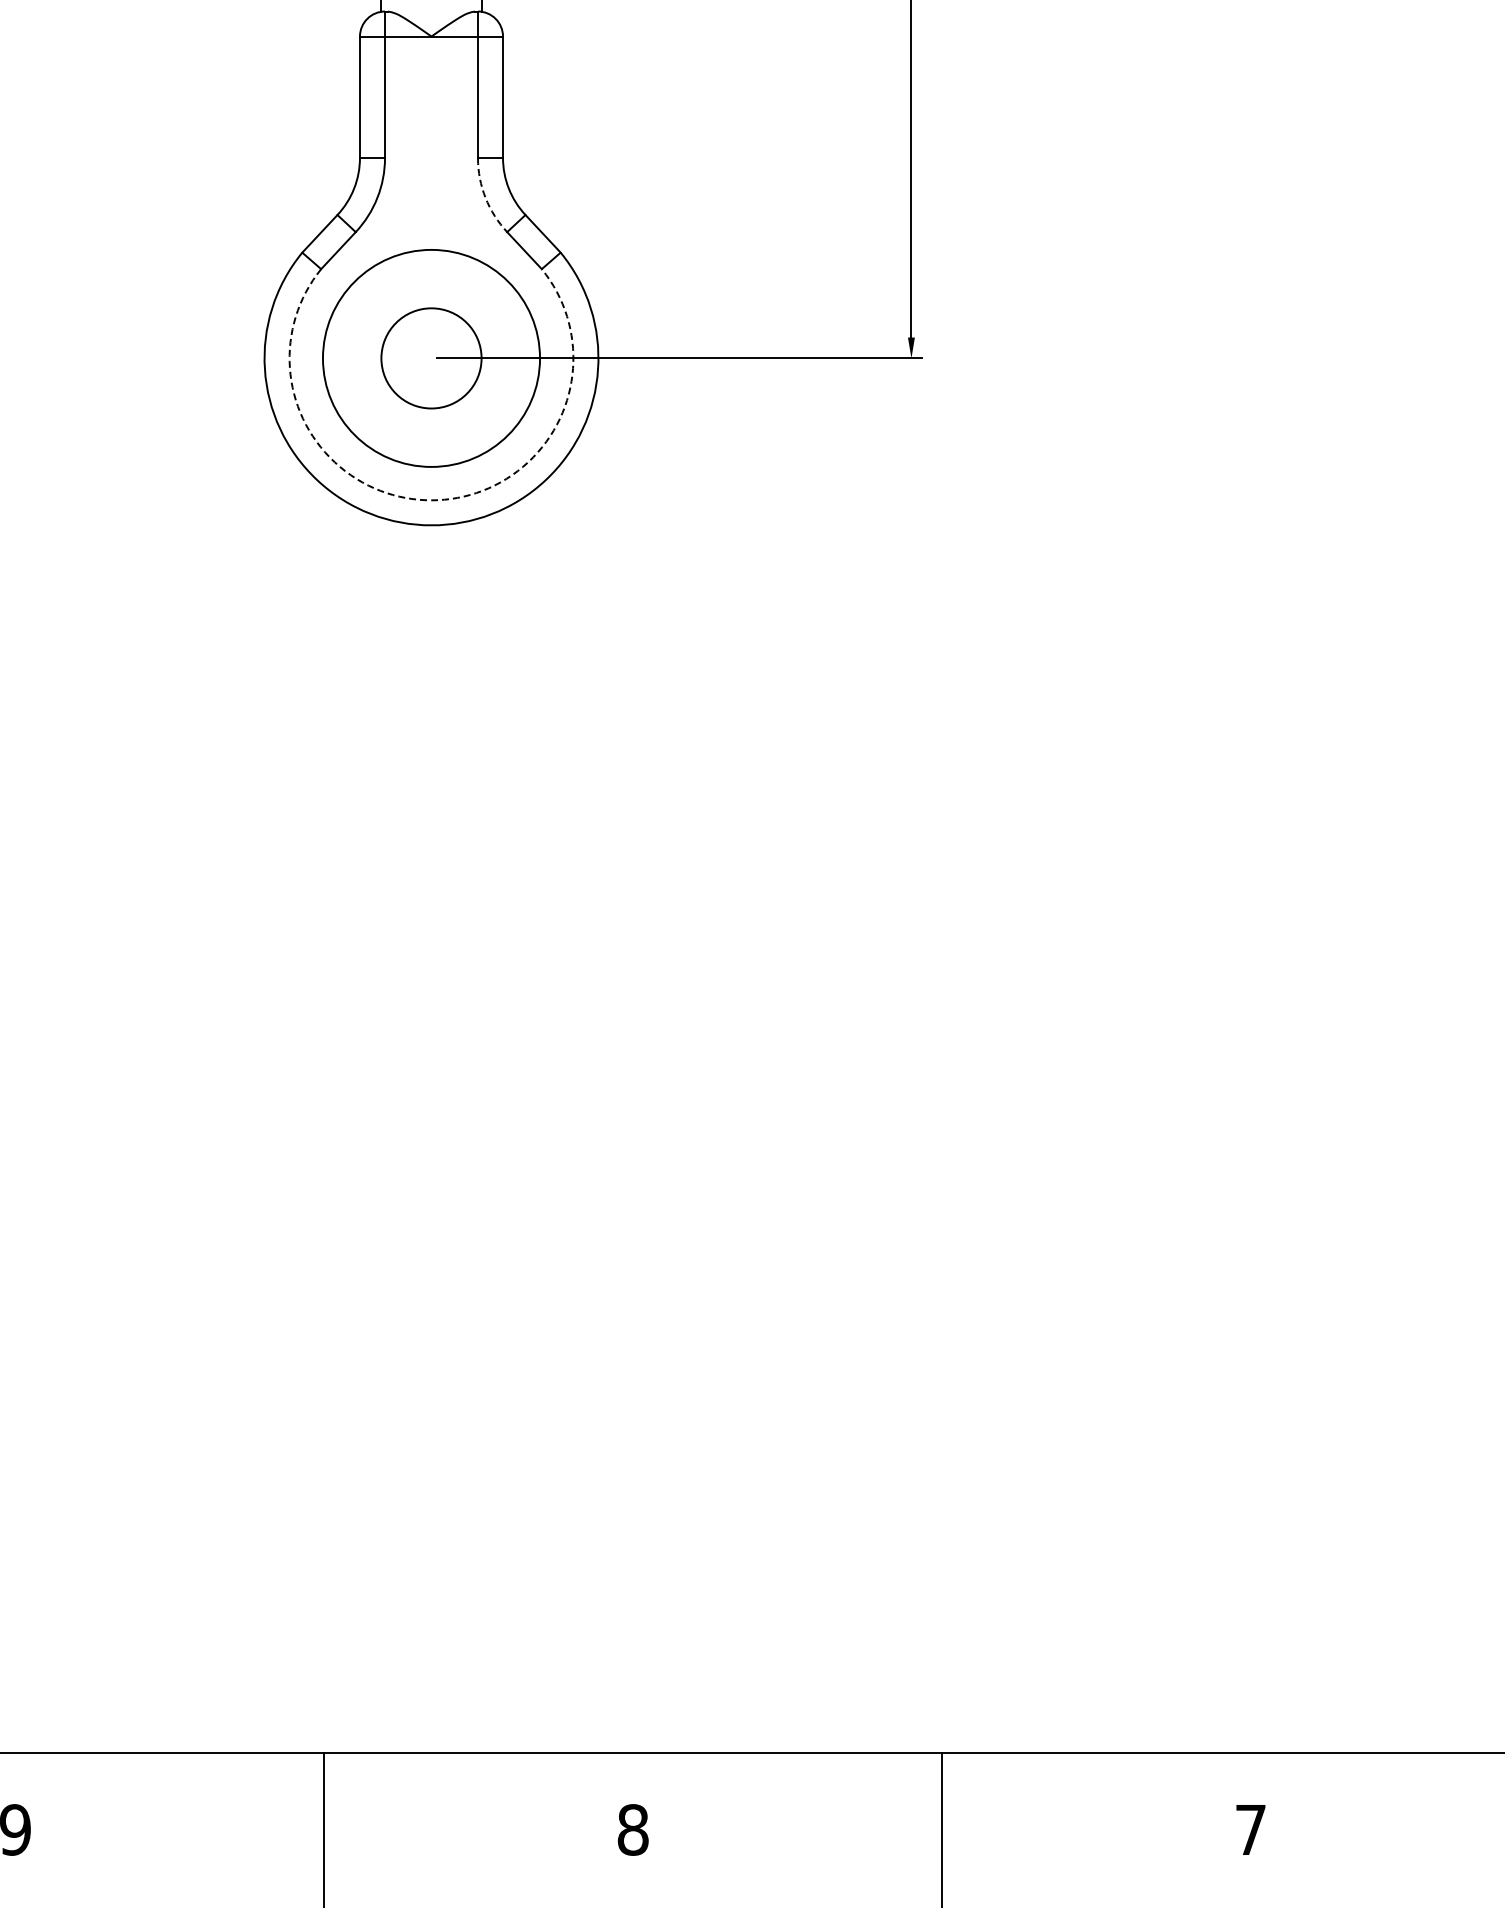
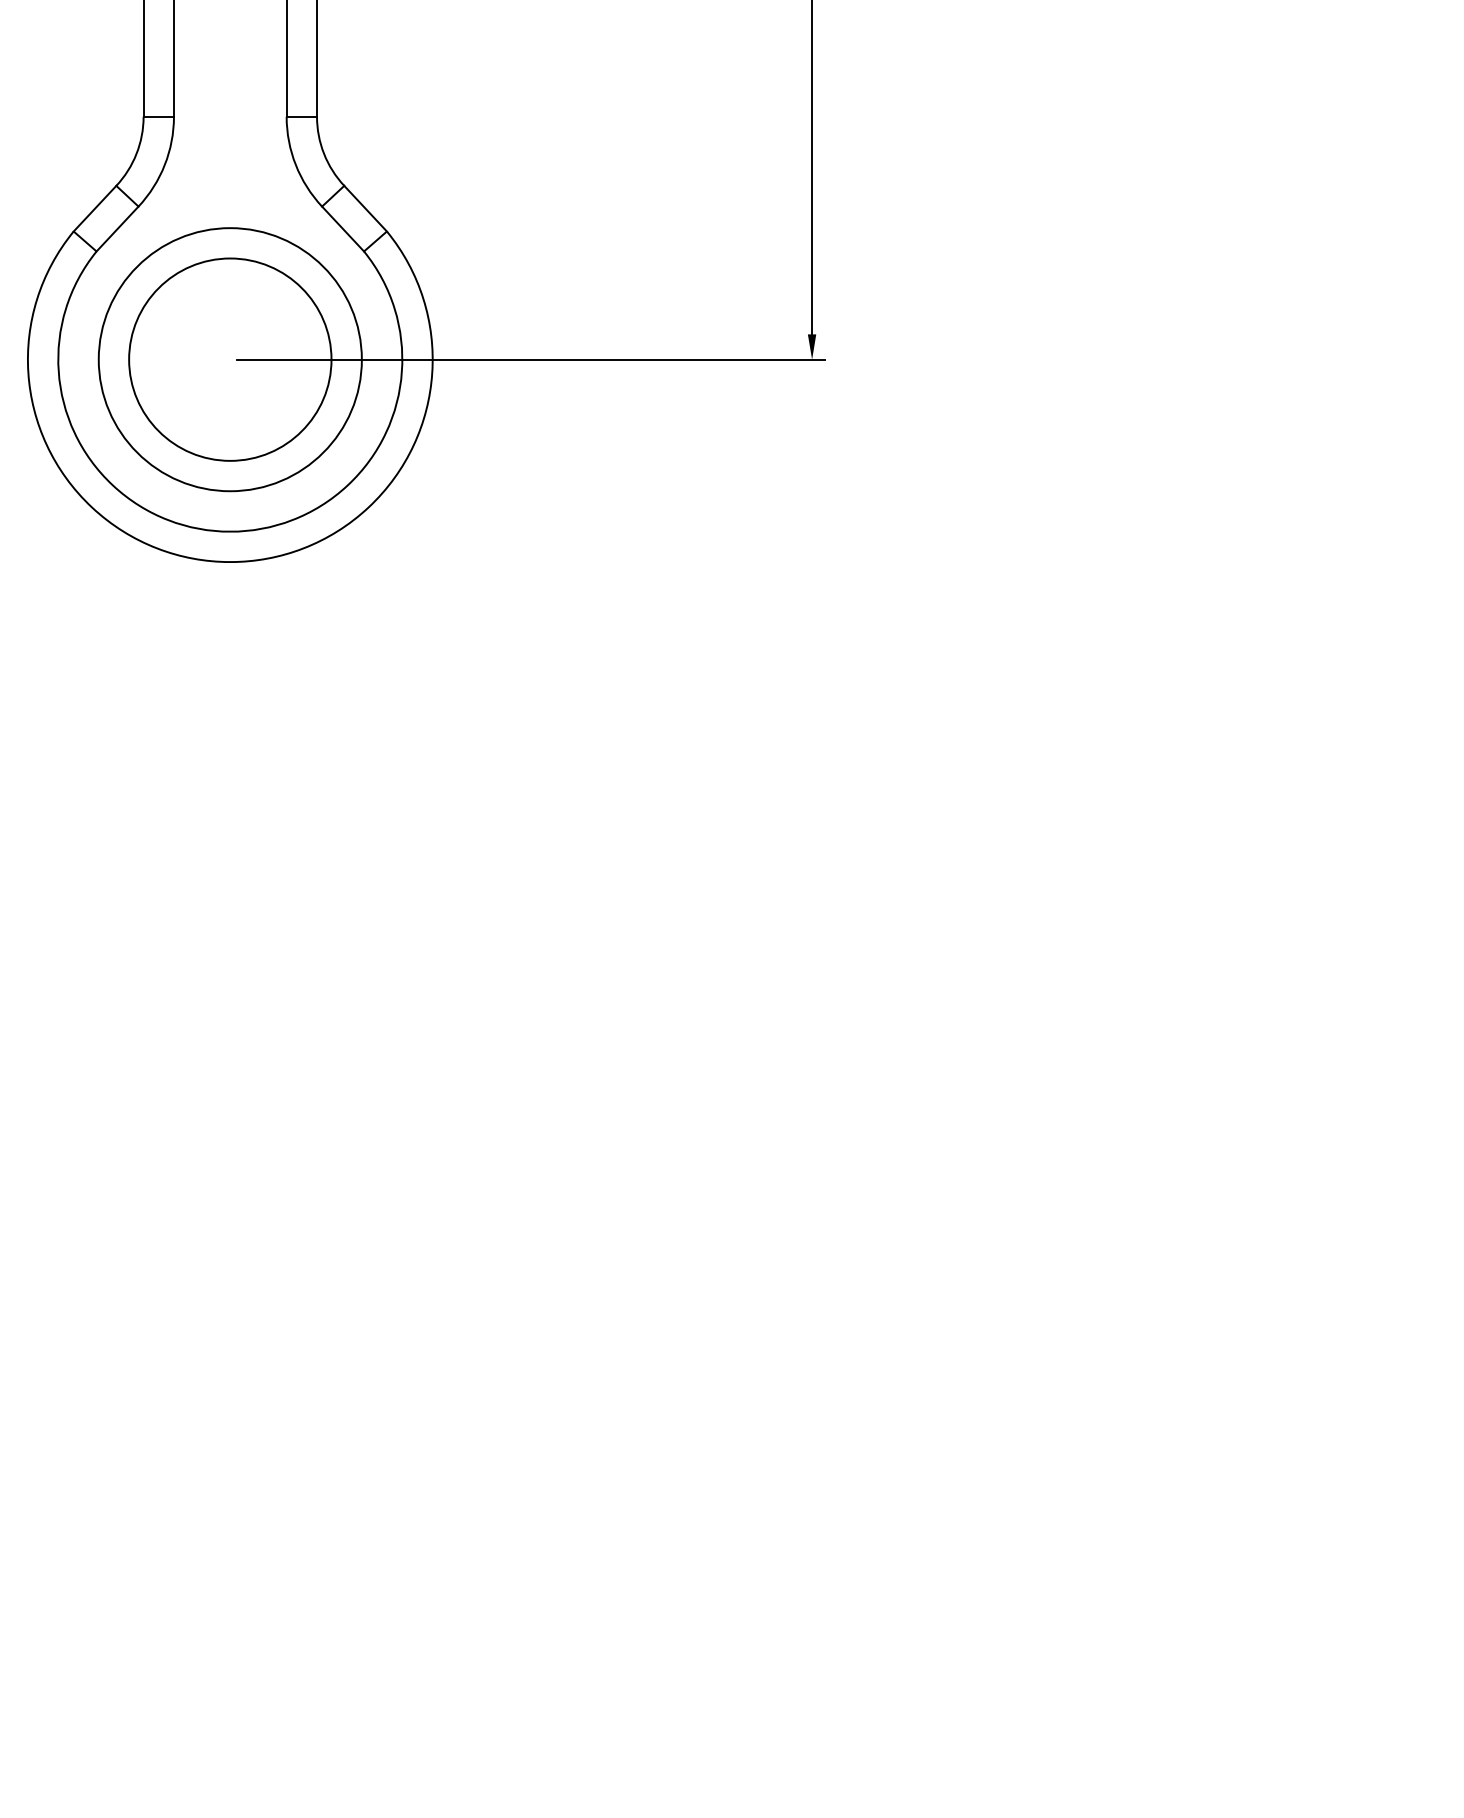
arc: (485, 197) -> (295, 164), dashed -> solid
circle: (431, 357) -> (230, 358), size x1.67
arc: (431, 500) -> (230, 531), dashed -> solid

